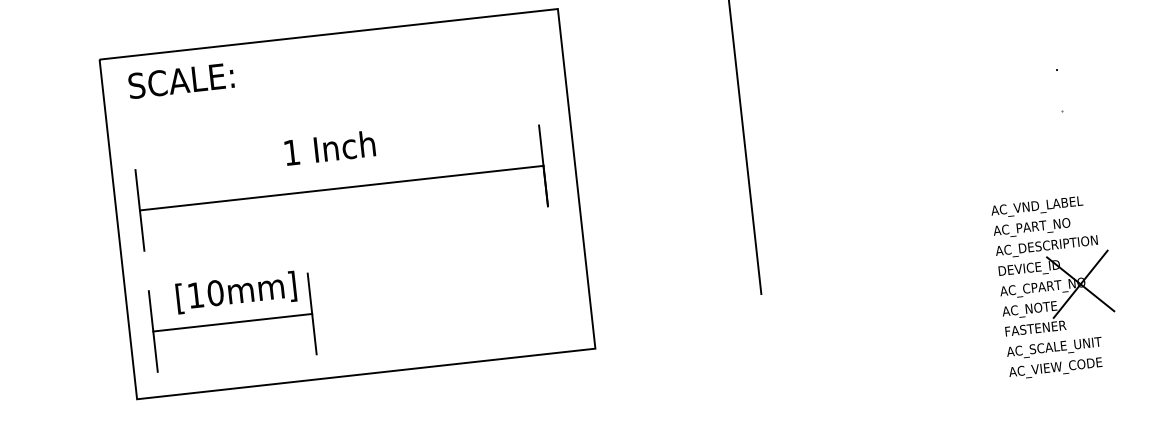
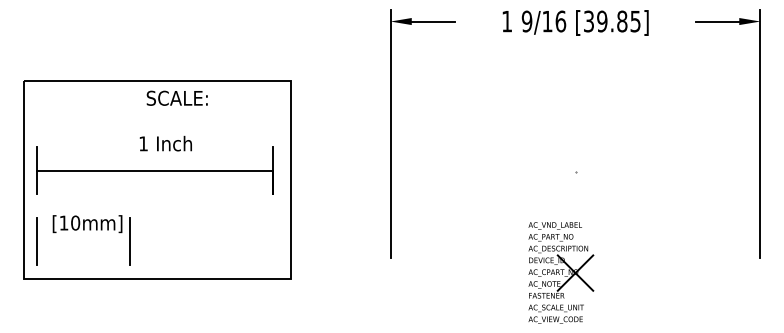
text: (179, 79) -> (176, 97), moved
text: (329, 147) -> (165, 143), moved
line: (232, 323) -> (83, 241), removed

